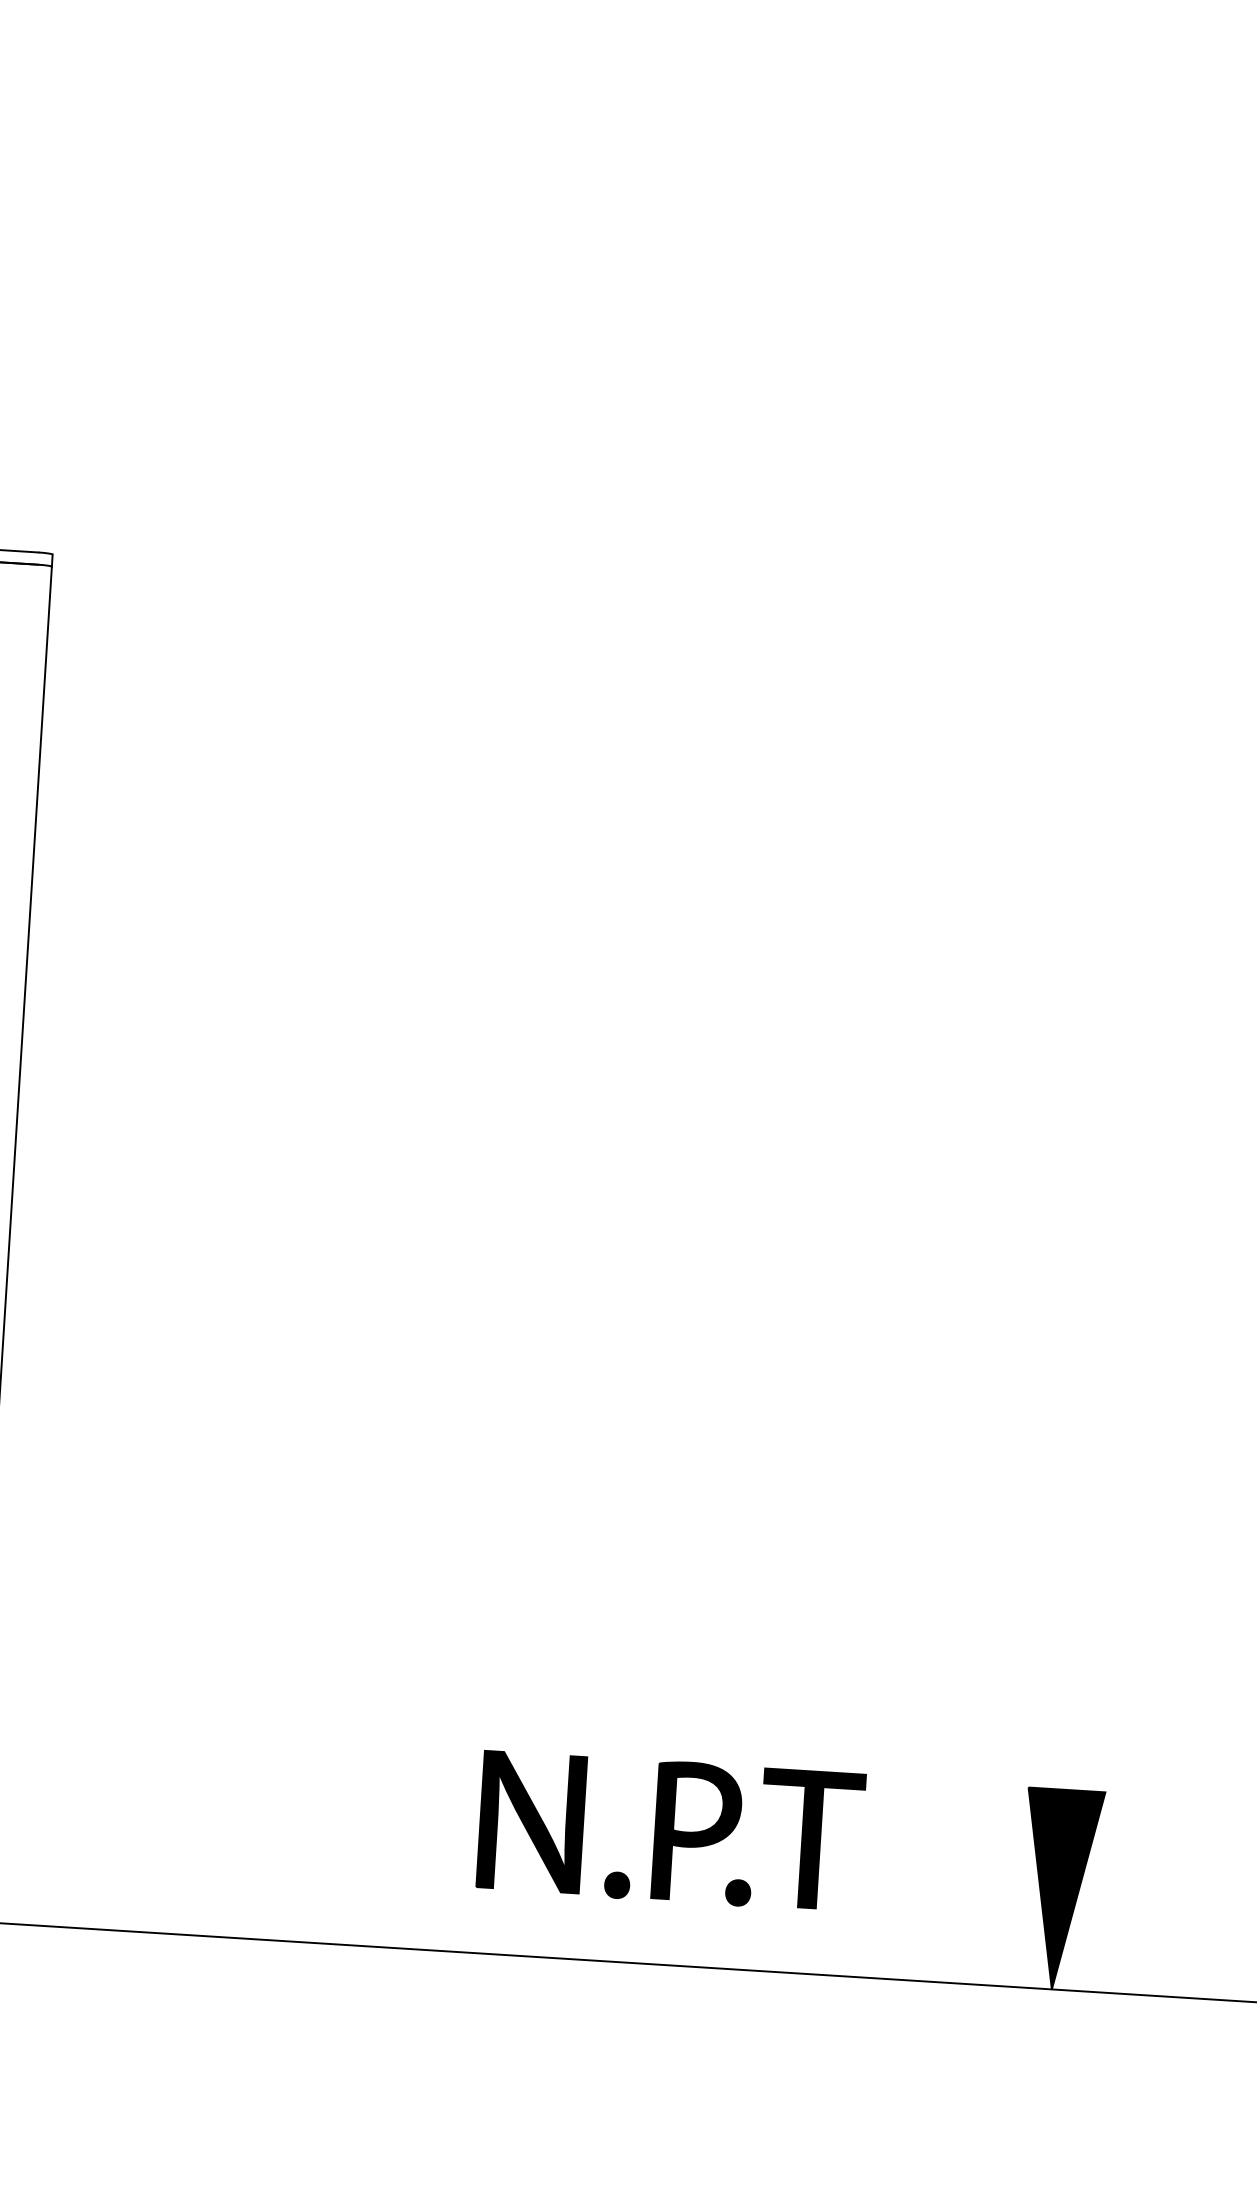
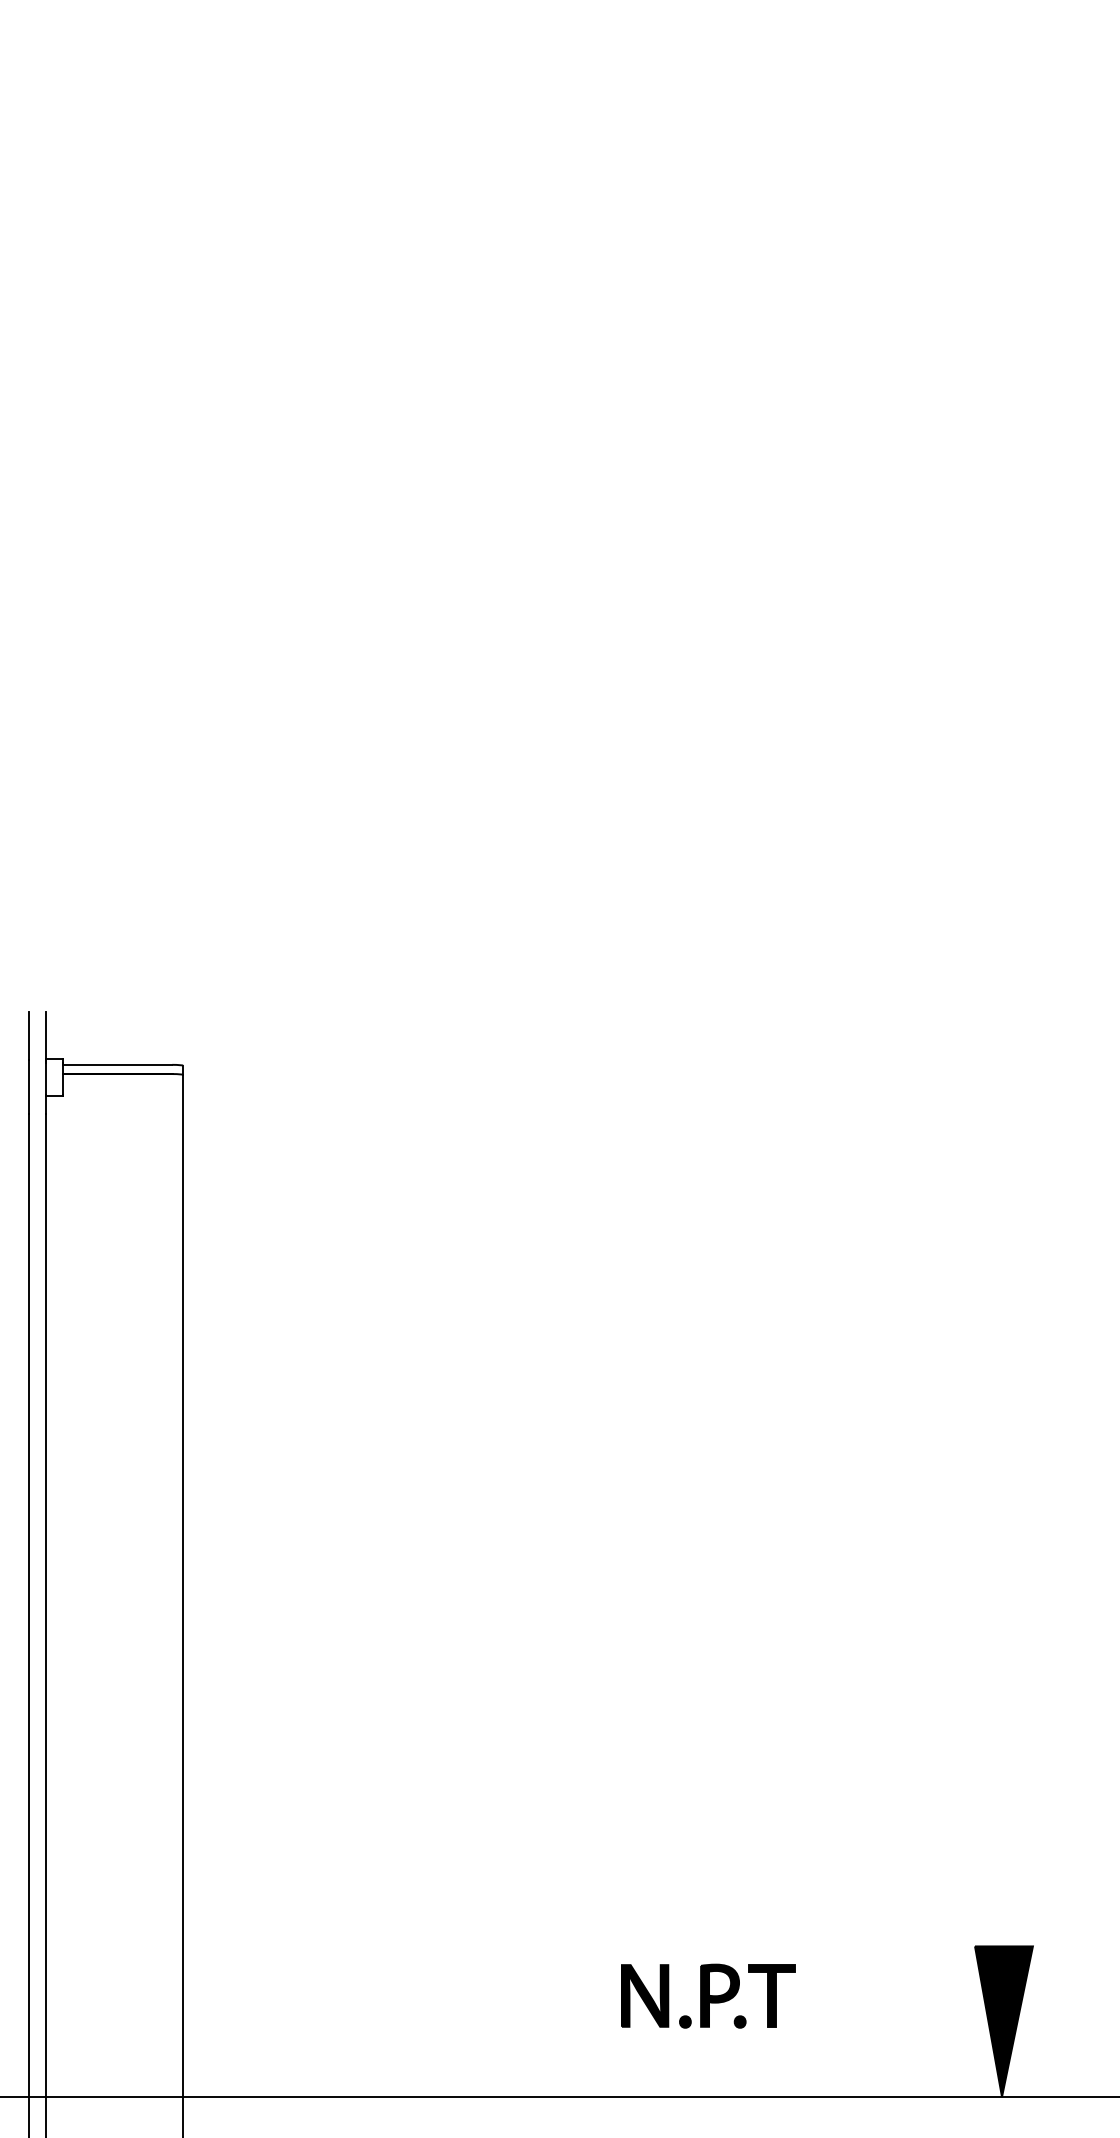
part: (670, 1830) -> (707, 1995), size x0.6

